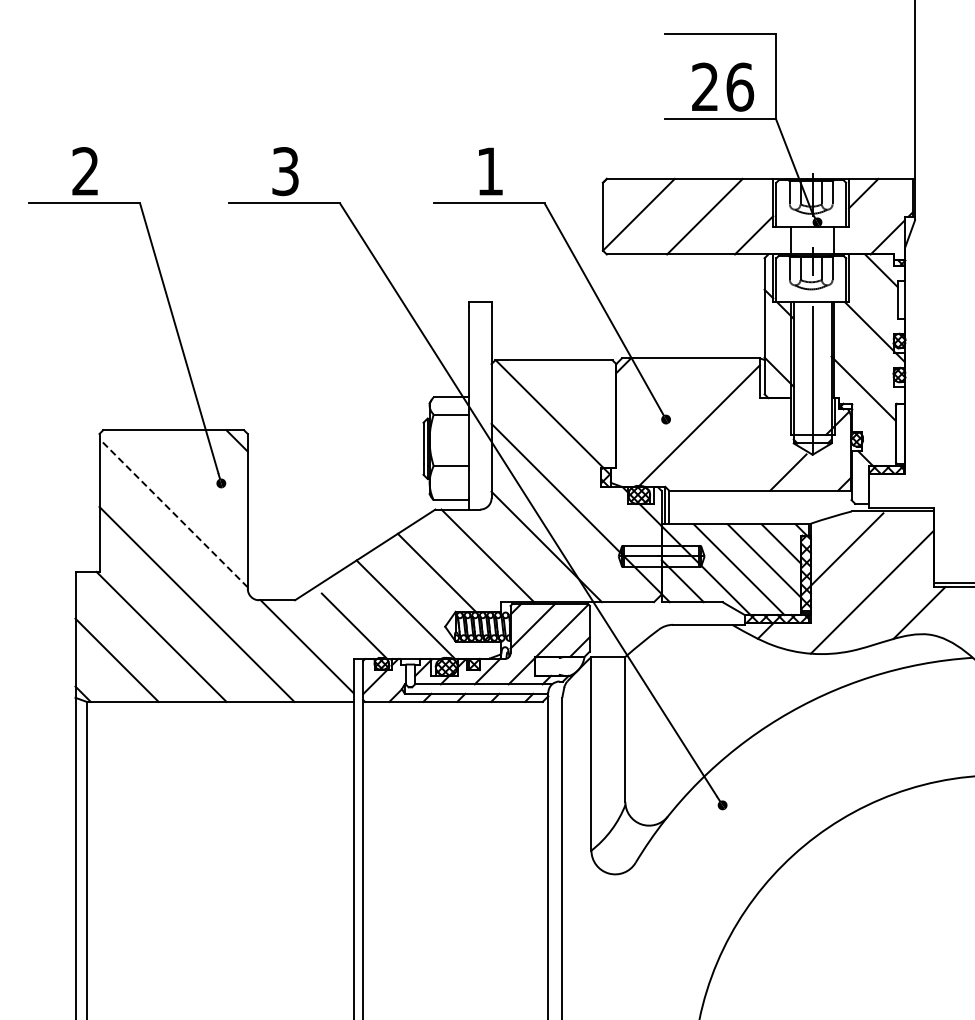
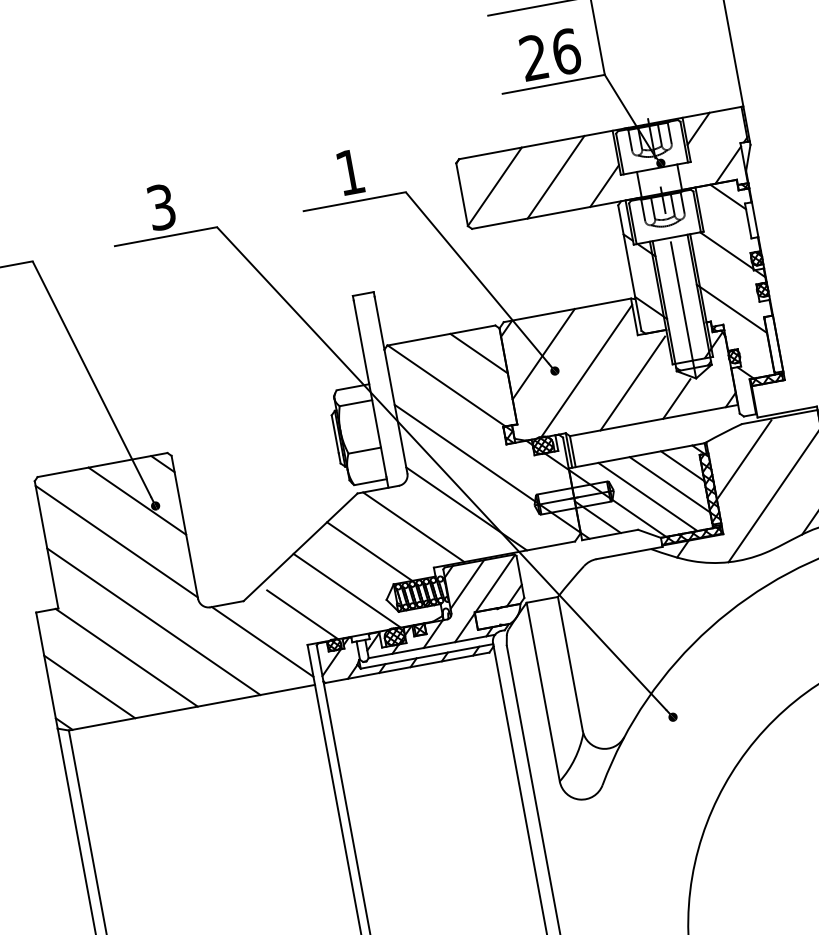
line: (589, 386) -> (478, 353), added
line: (657, 399) -> (543, 354), added
line: (745, 447) -> (632, 383), added
line: (202, 474) -> (136, 500), added
line: (173, 513) -> (116, 541), dashed -> solid

